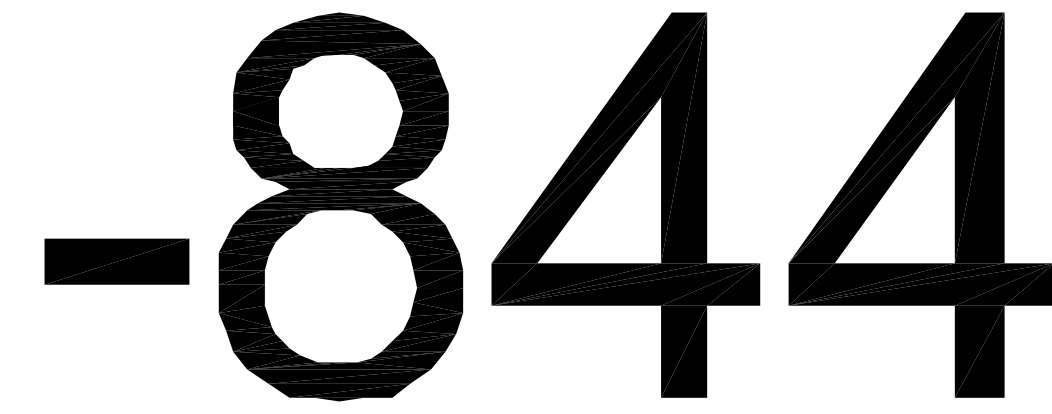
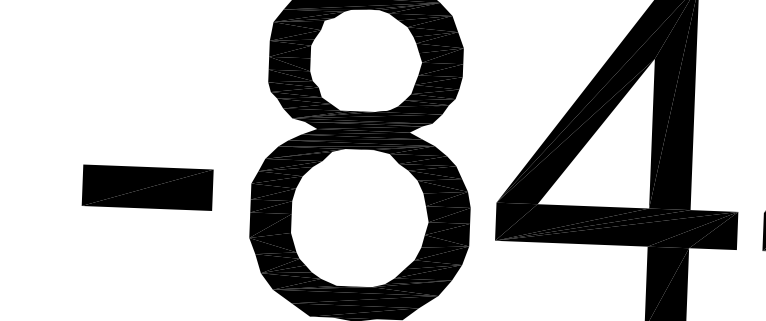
part: (116, 261) -> (147, 187), moved

